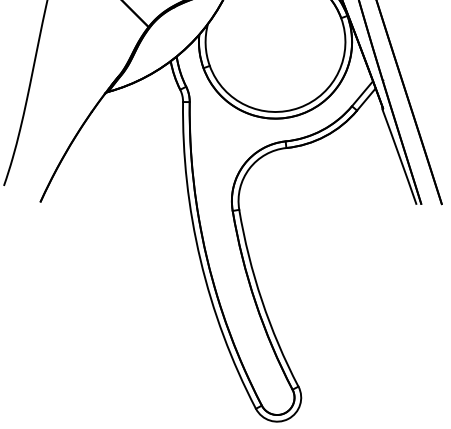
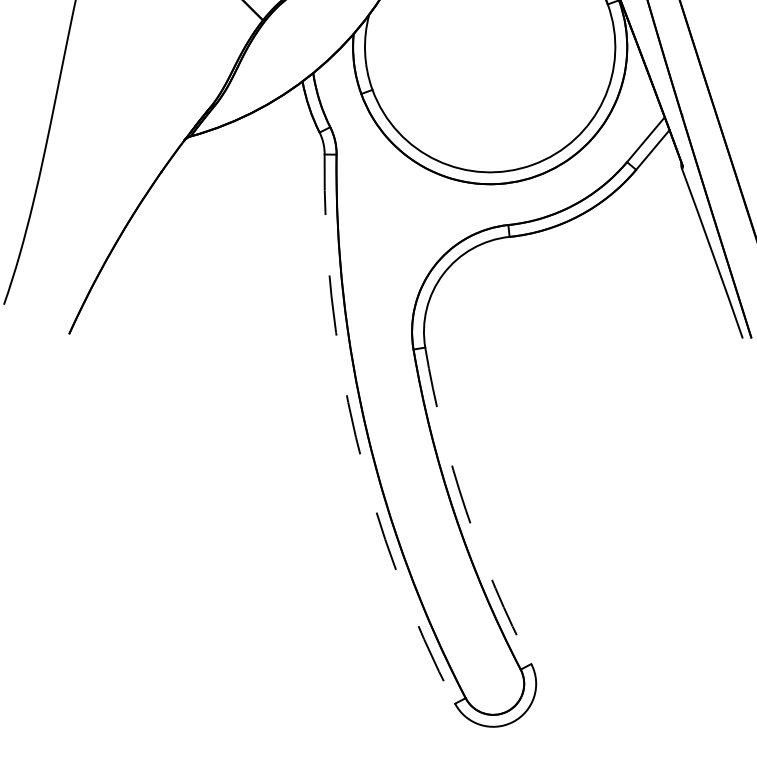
arc: (200, 259) -> (355, 436), solid -> dashed
arc: (261, 300) -> (465, 509), solid -> dashed

